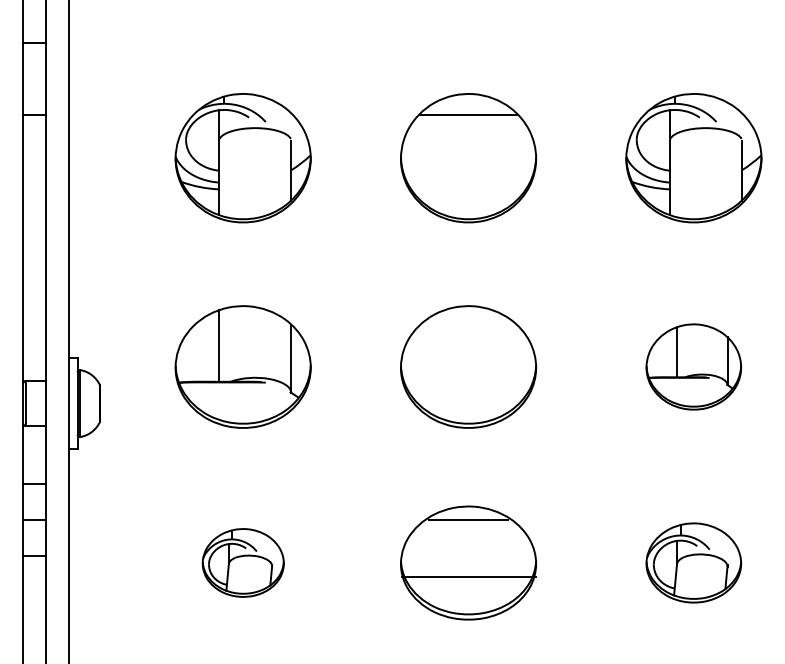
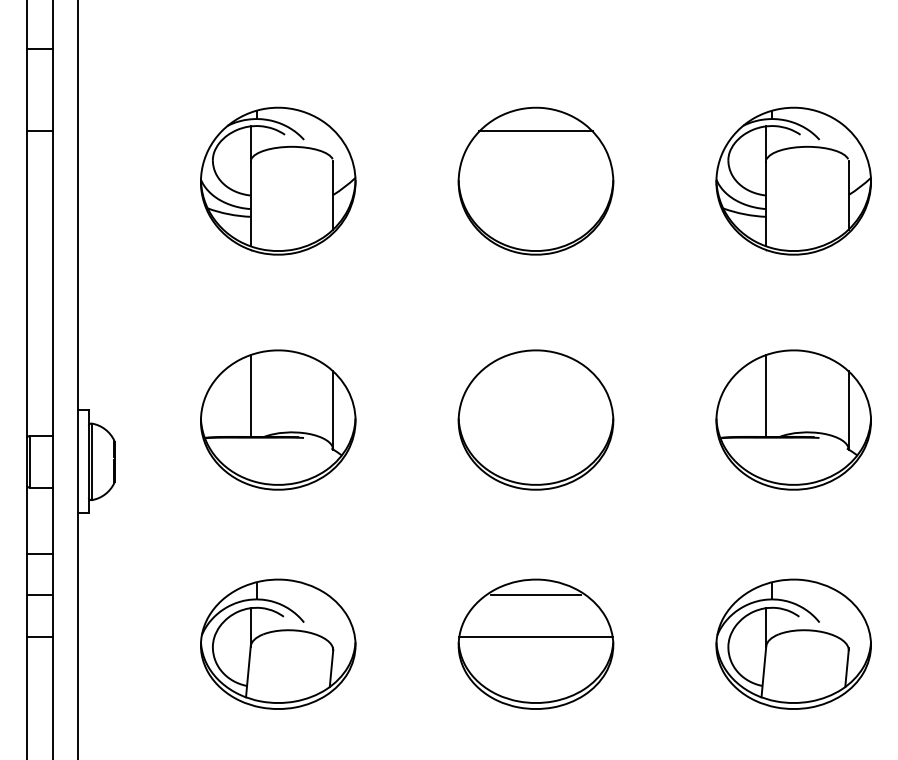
part: (693, 366) -> (793, 419), size x1.43
part: (243, 562) -> (278, 643), size x1.67
part: (693, 562) -> (793, 643), size x1.43
line: (468, 576) -> (535, 636), moved

